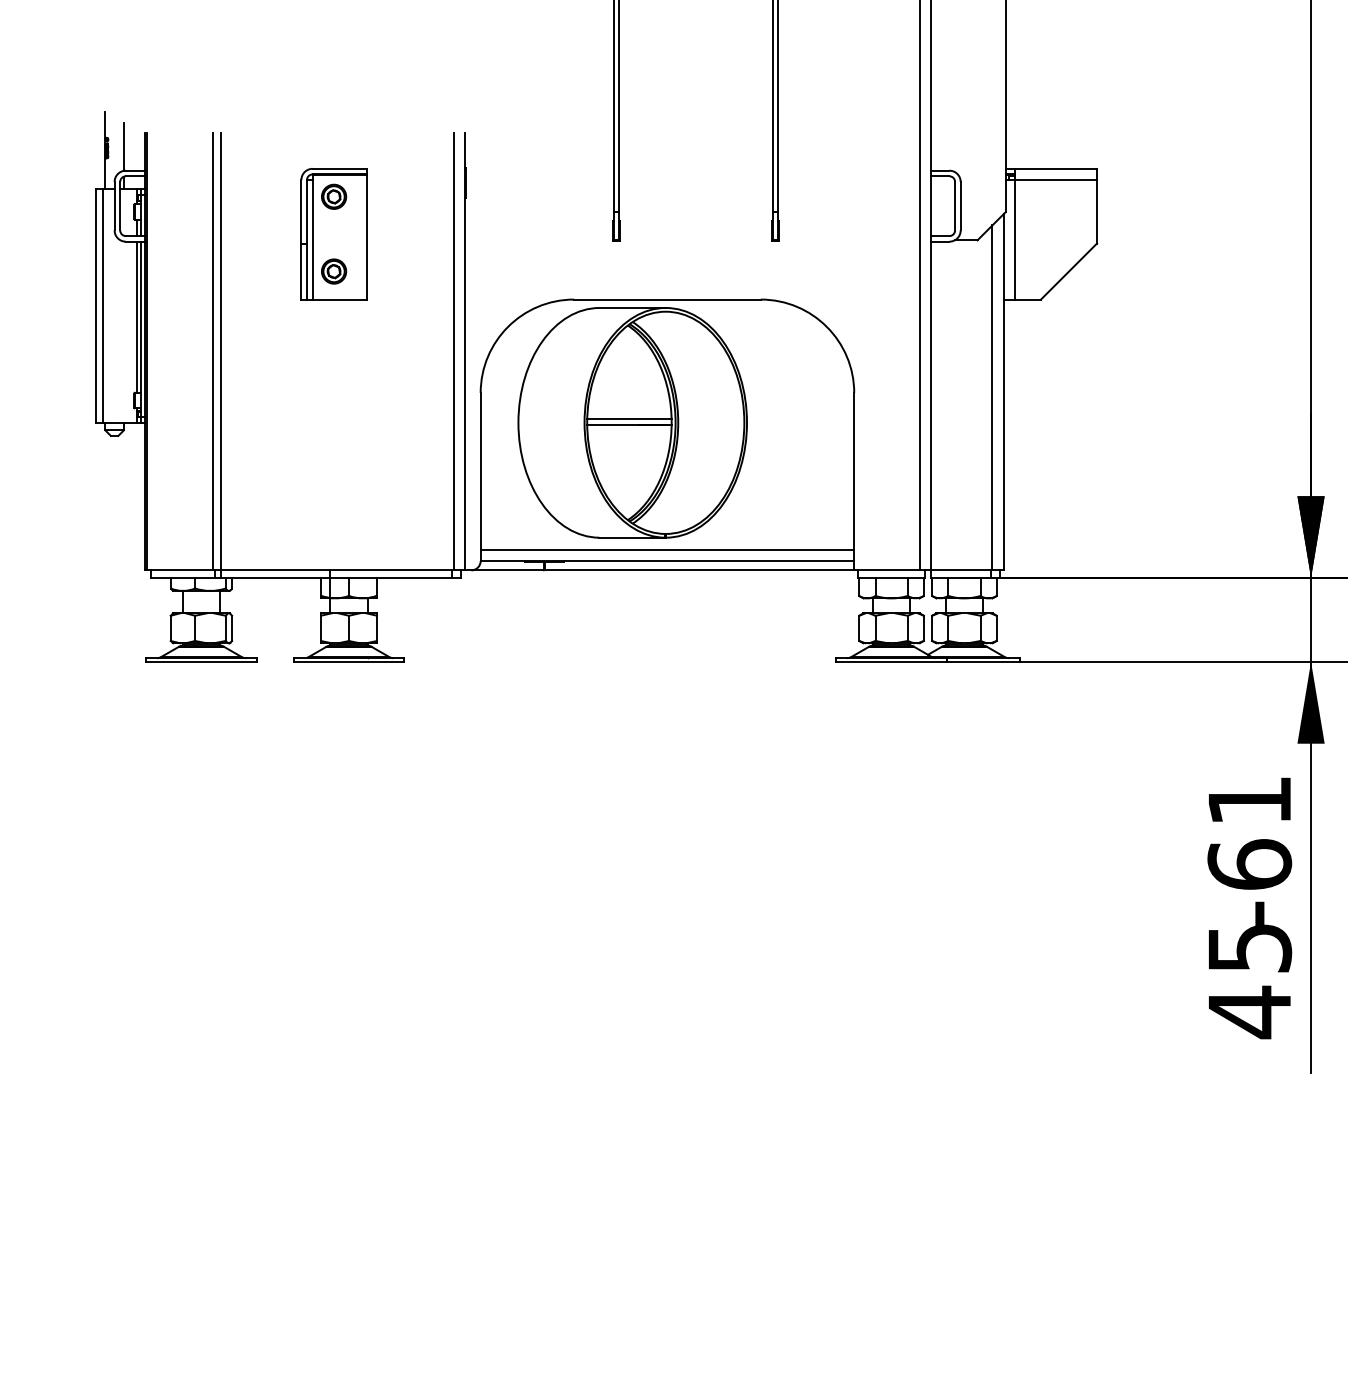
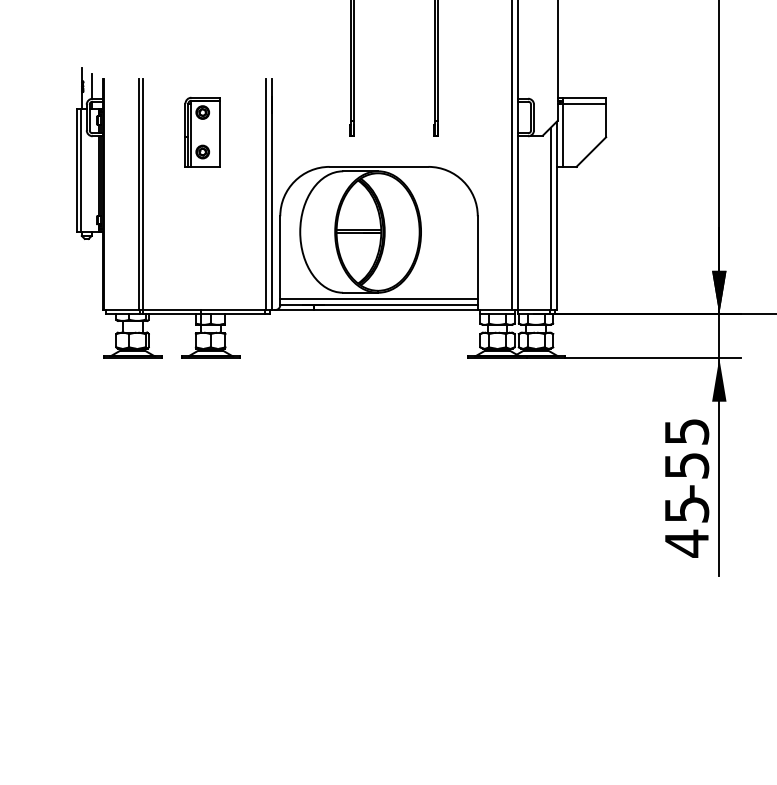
text: (1249, 832) -> (686, 448), -61 -> -55

